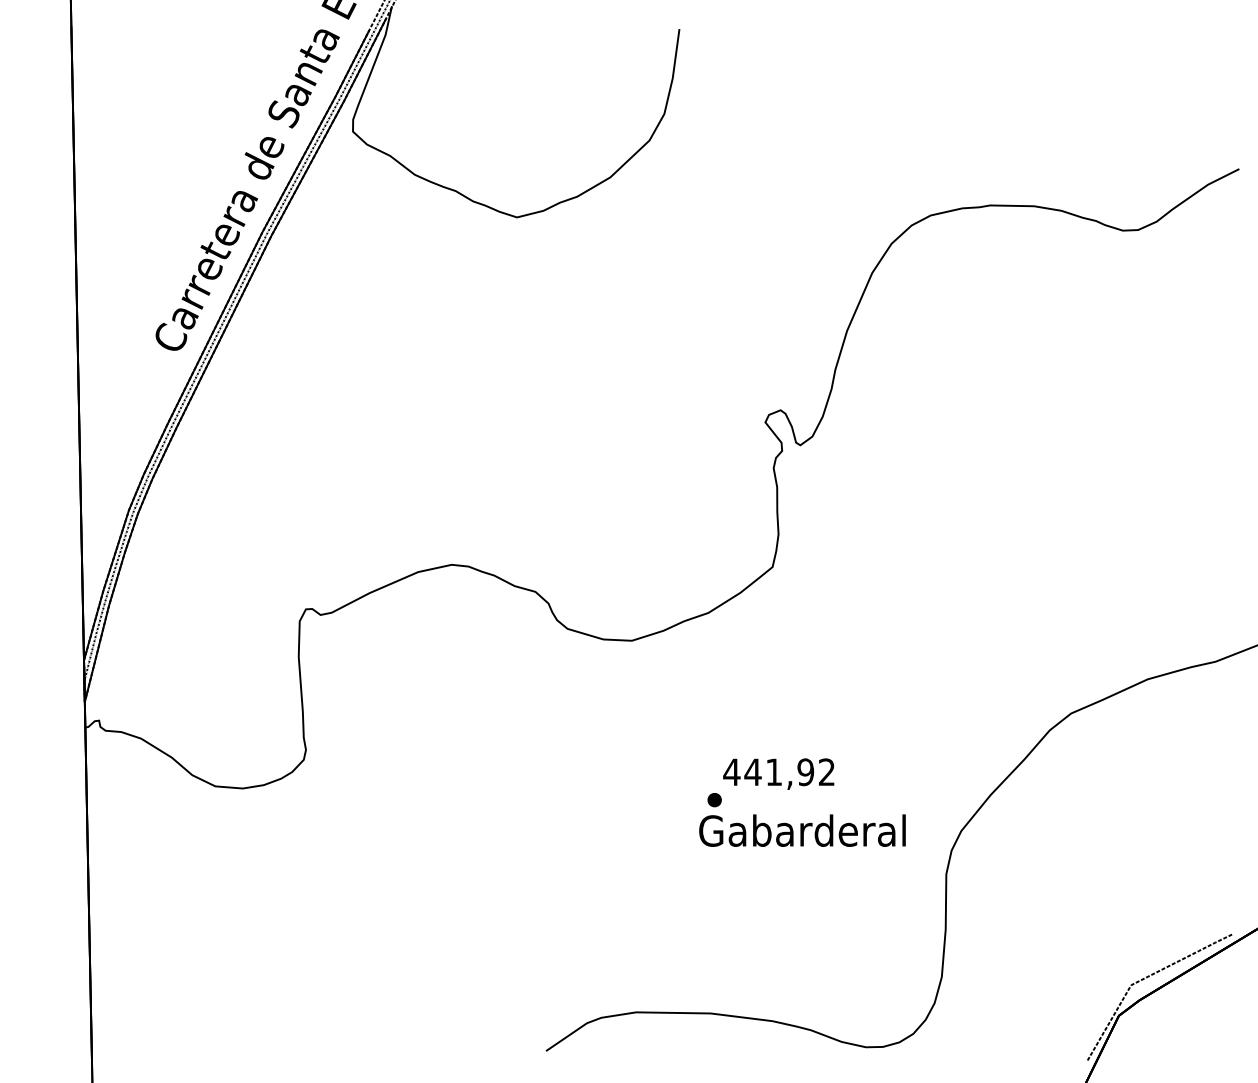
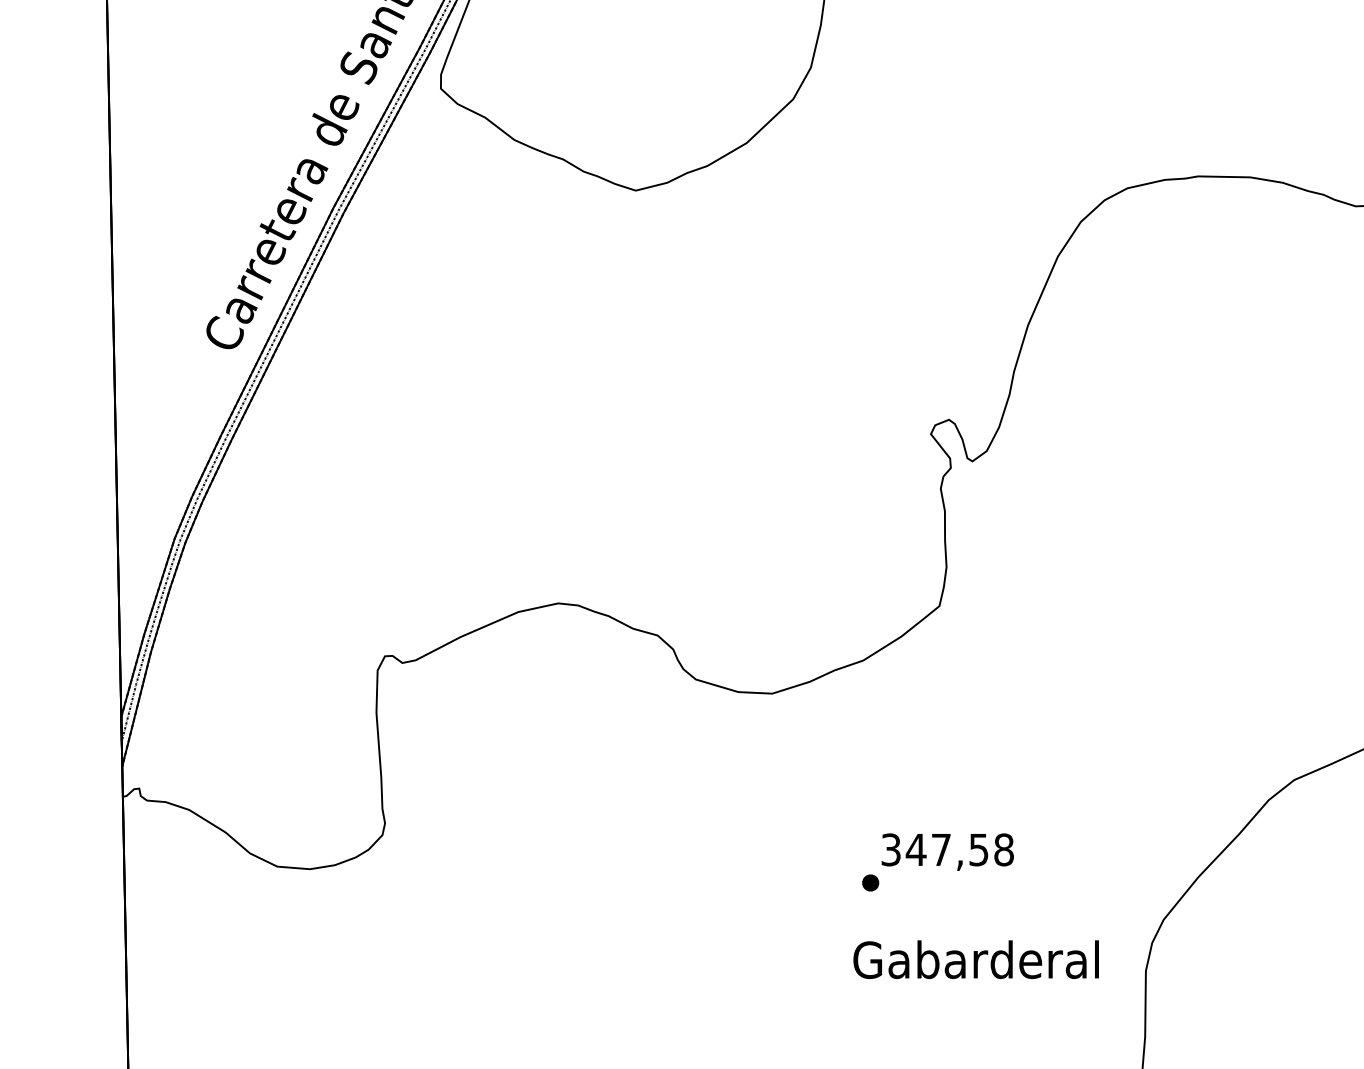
text: (779, 772) -> (947, 850), 441,92 -> 347,58
text: (802, 830) -> (976, 959), moved

